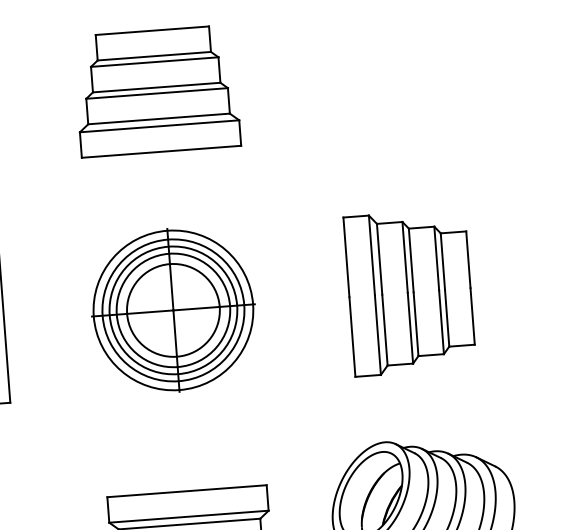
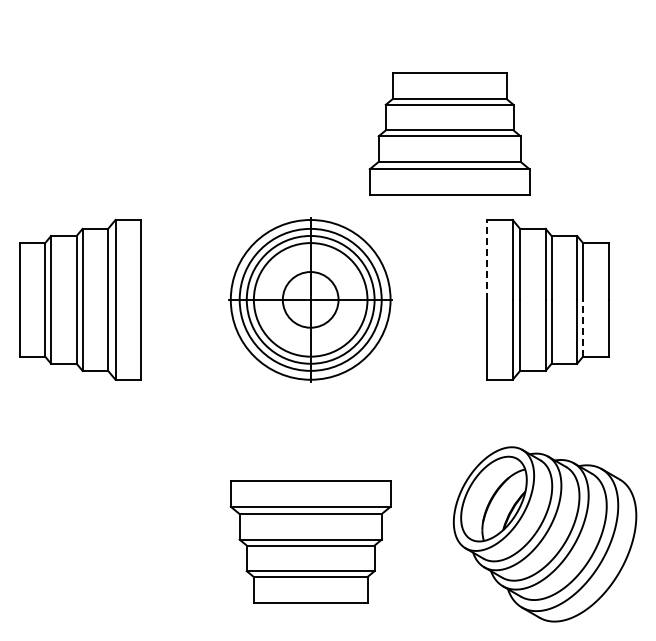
part: (156, 90) -> (449, 133), moved
line: (346, 256) -> (487, 259), solid -> dashed
circle: (173, 310) -> (310, 299), size x0.6
line: (447, 317) -> (583, 327), solid -> dashed

